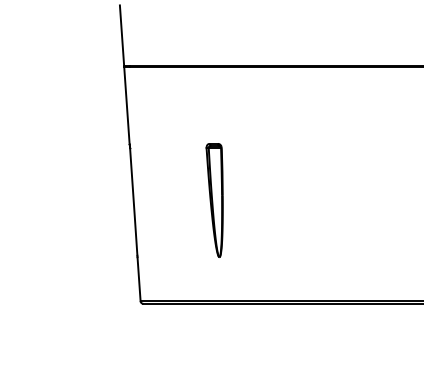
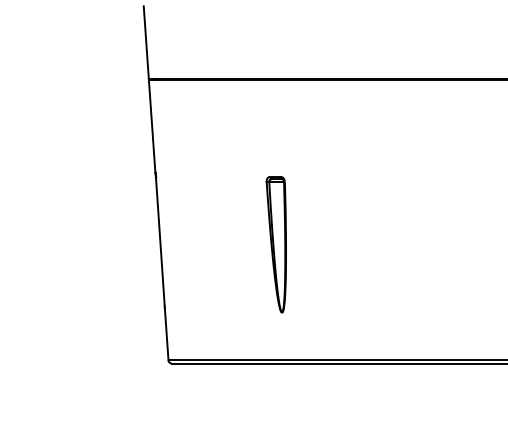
part: (214, 200) -> (276, 244), moved

